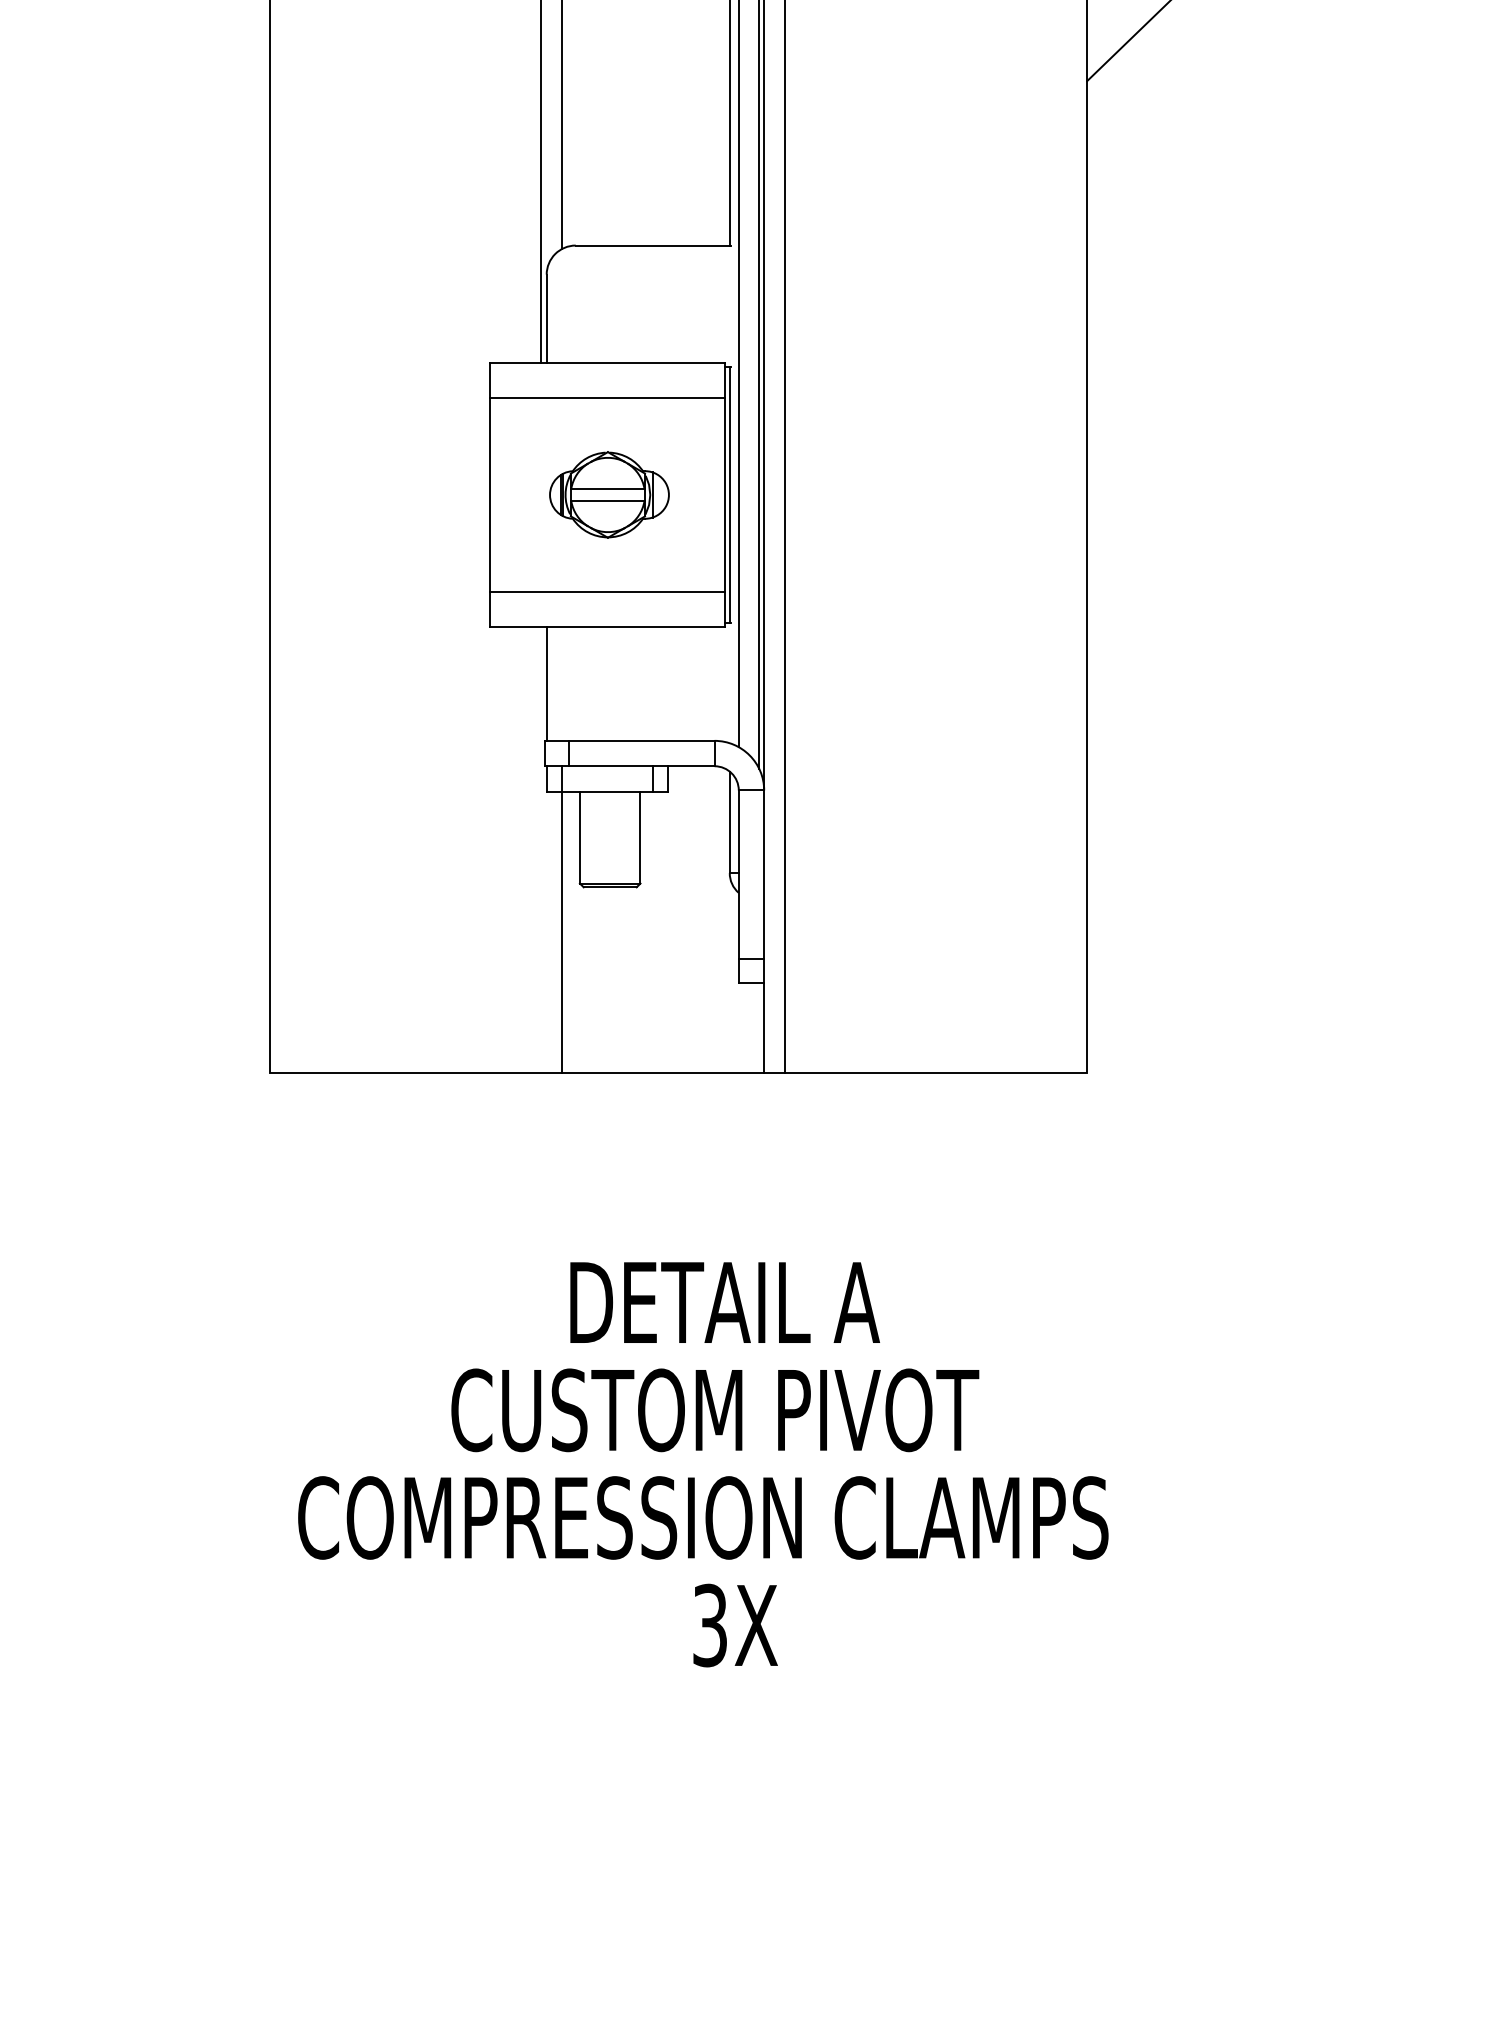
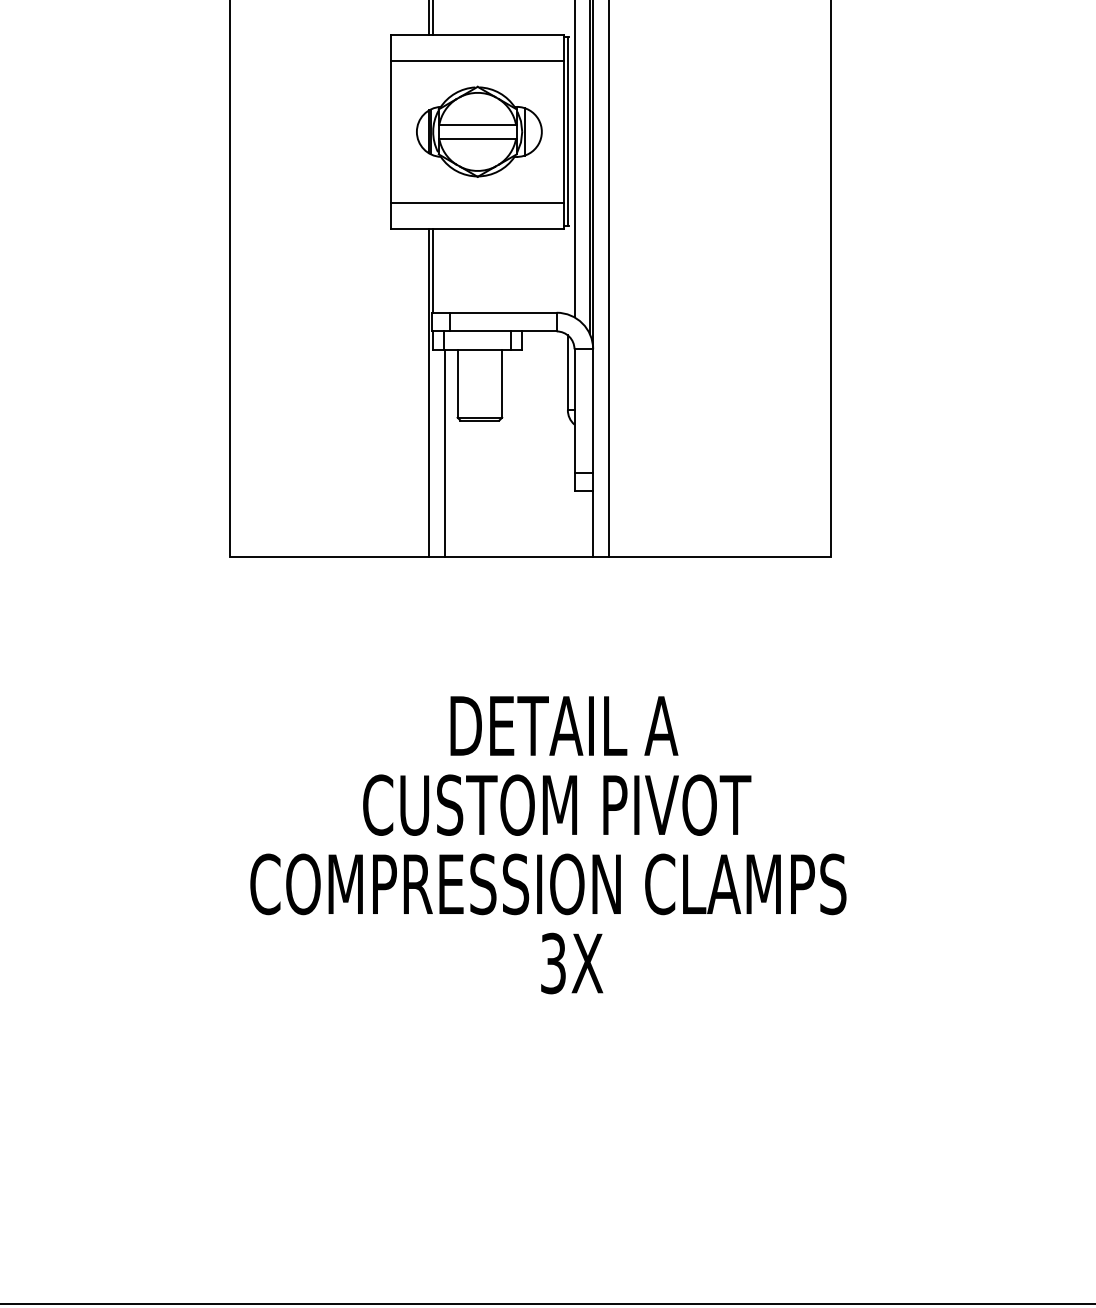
part: (609, 494) -> (479, 131), size x1.43
line: (540, 849) -> (428, 392), added

